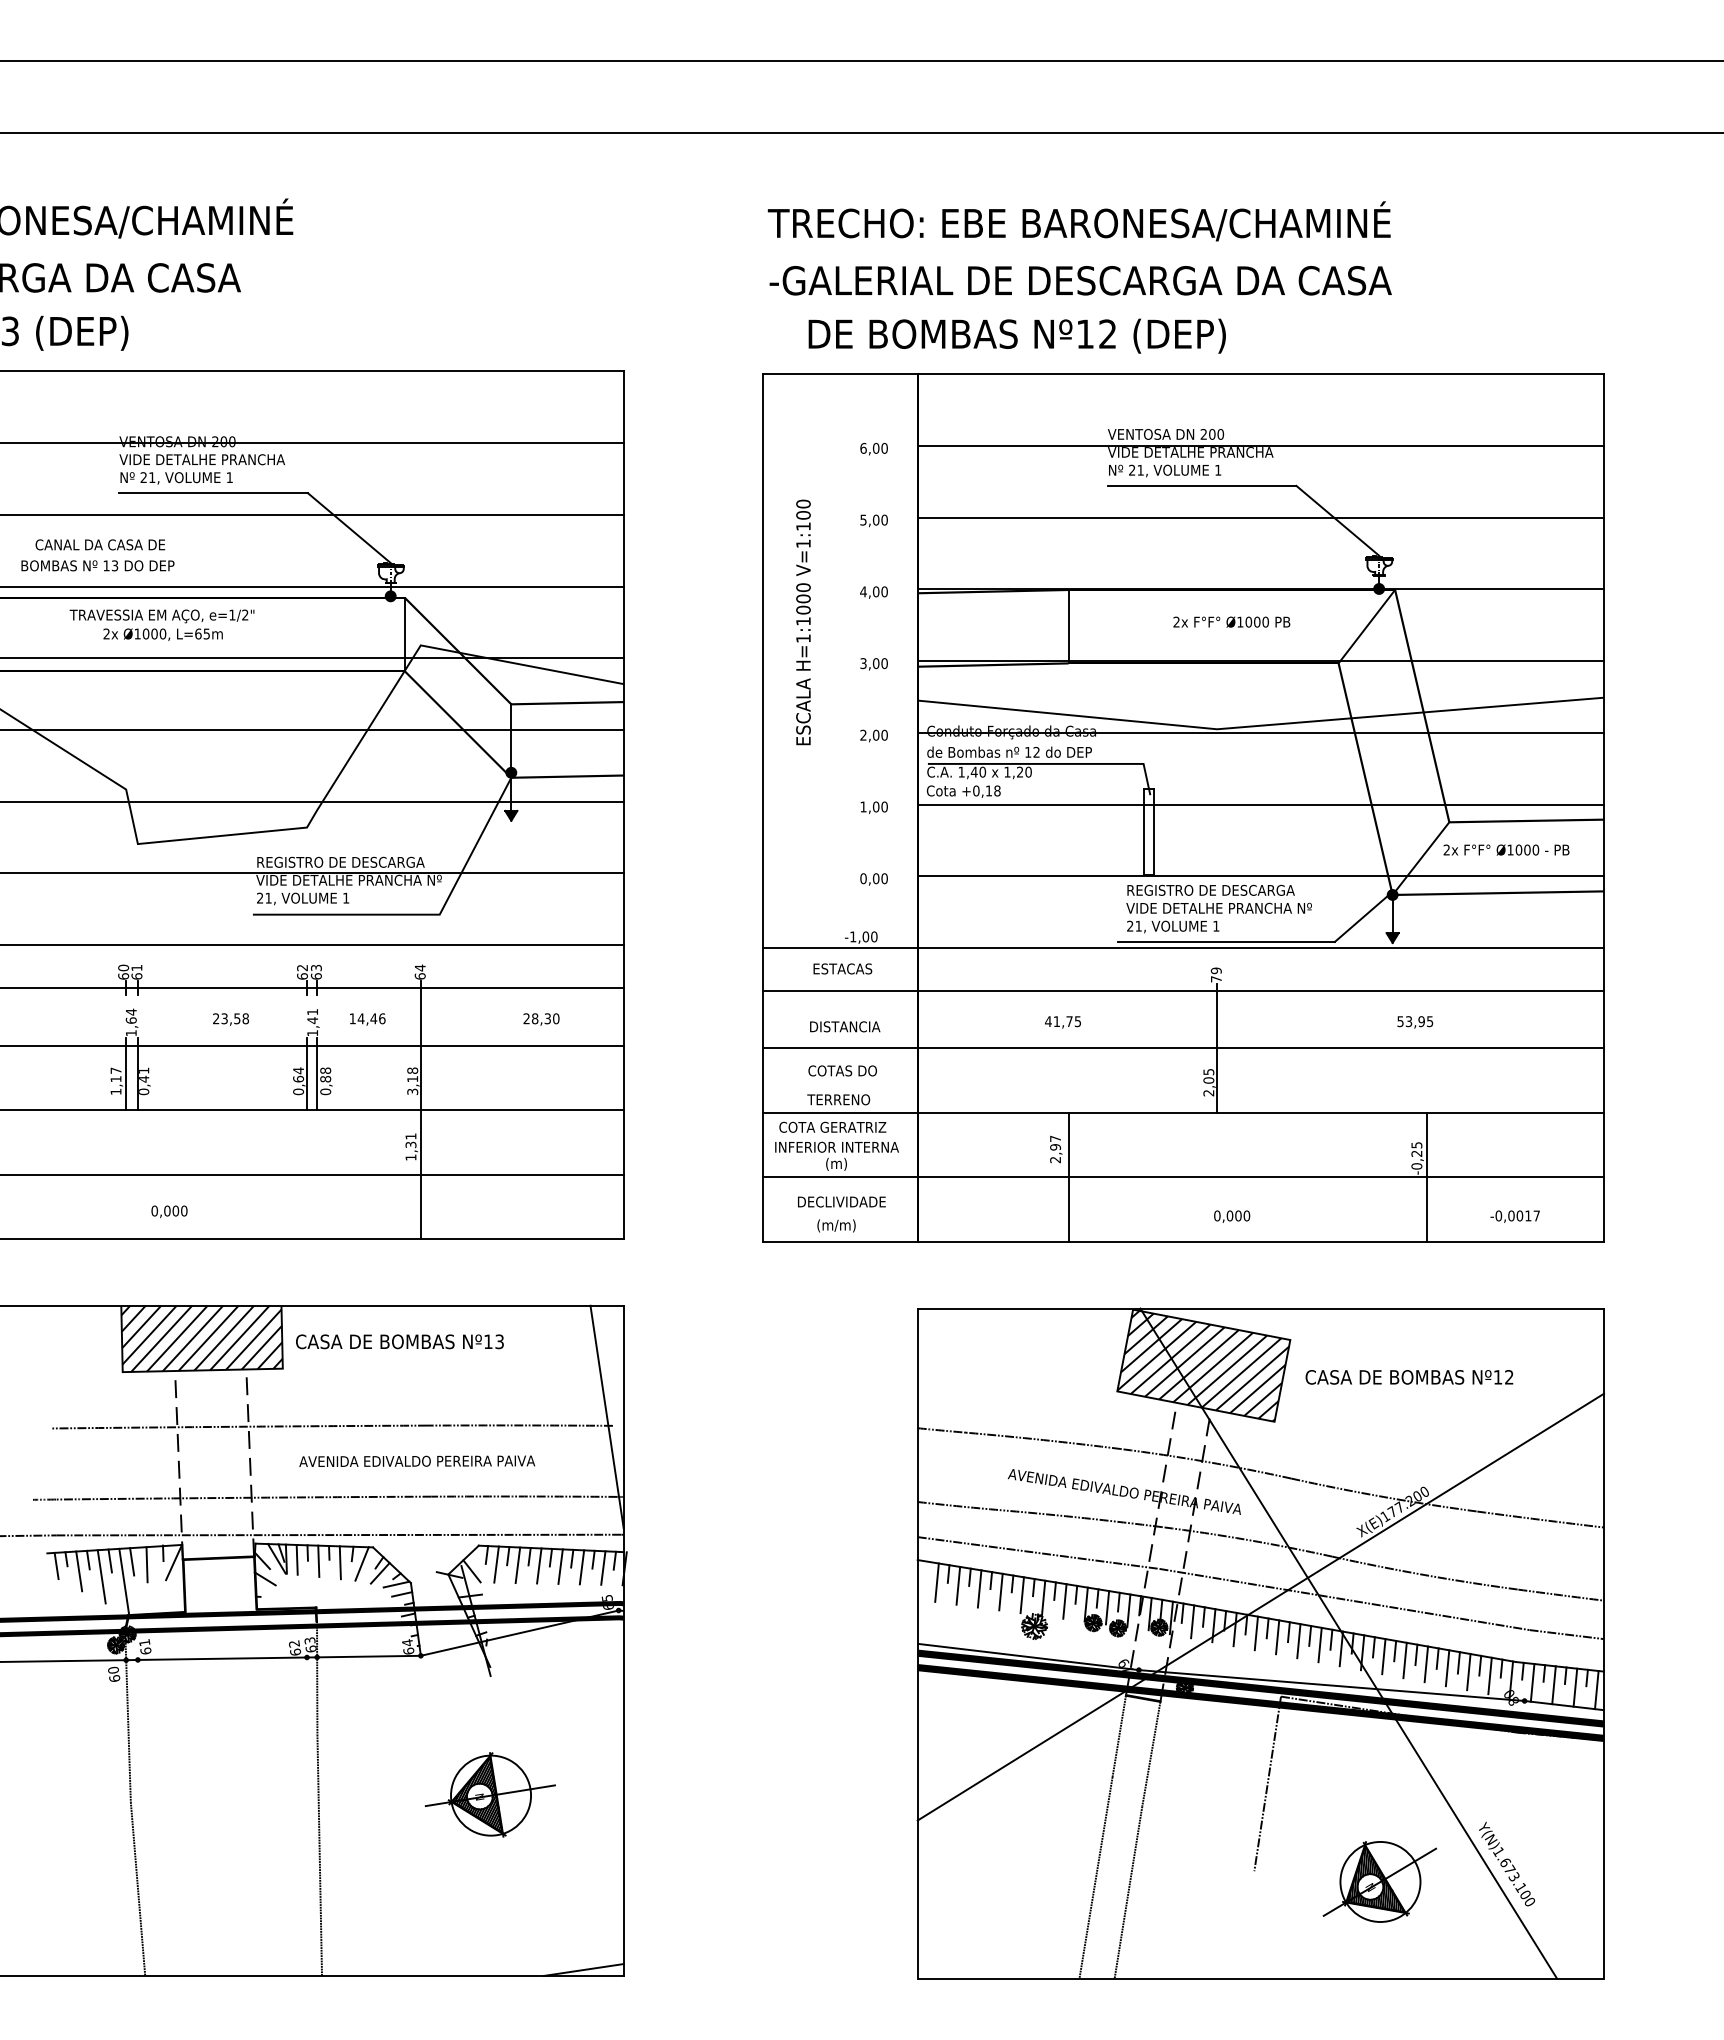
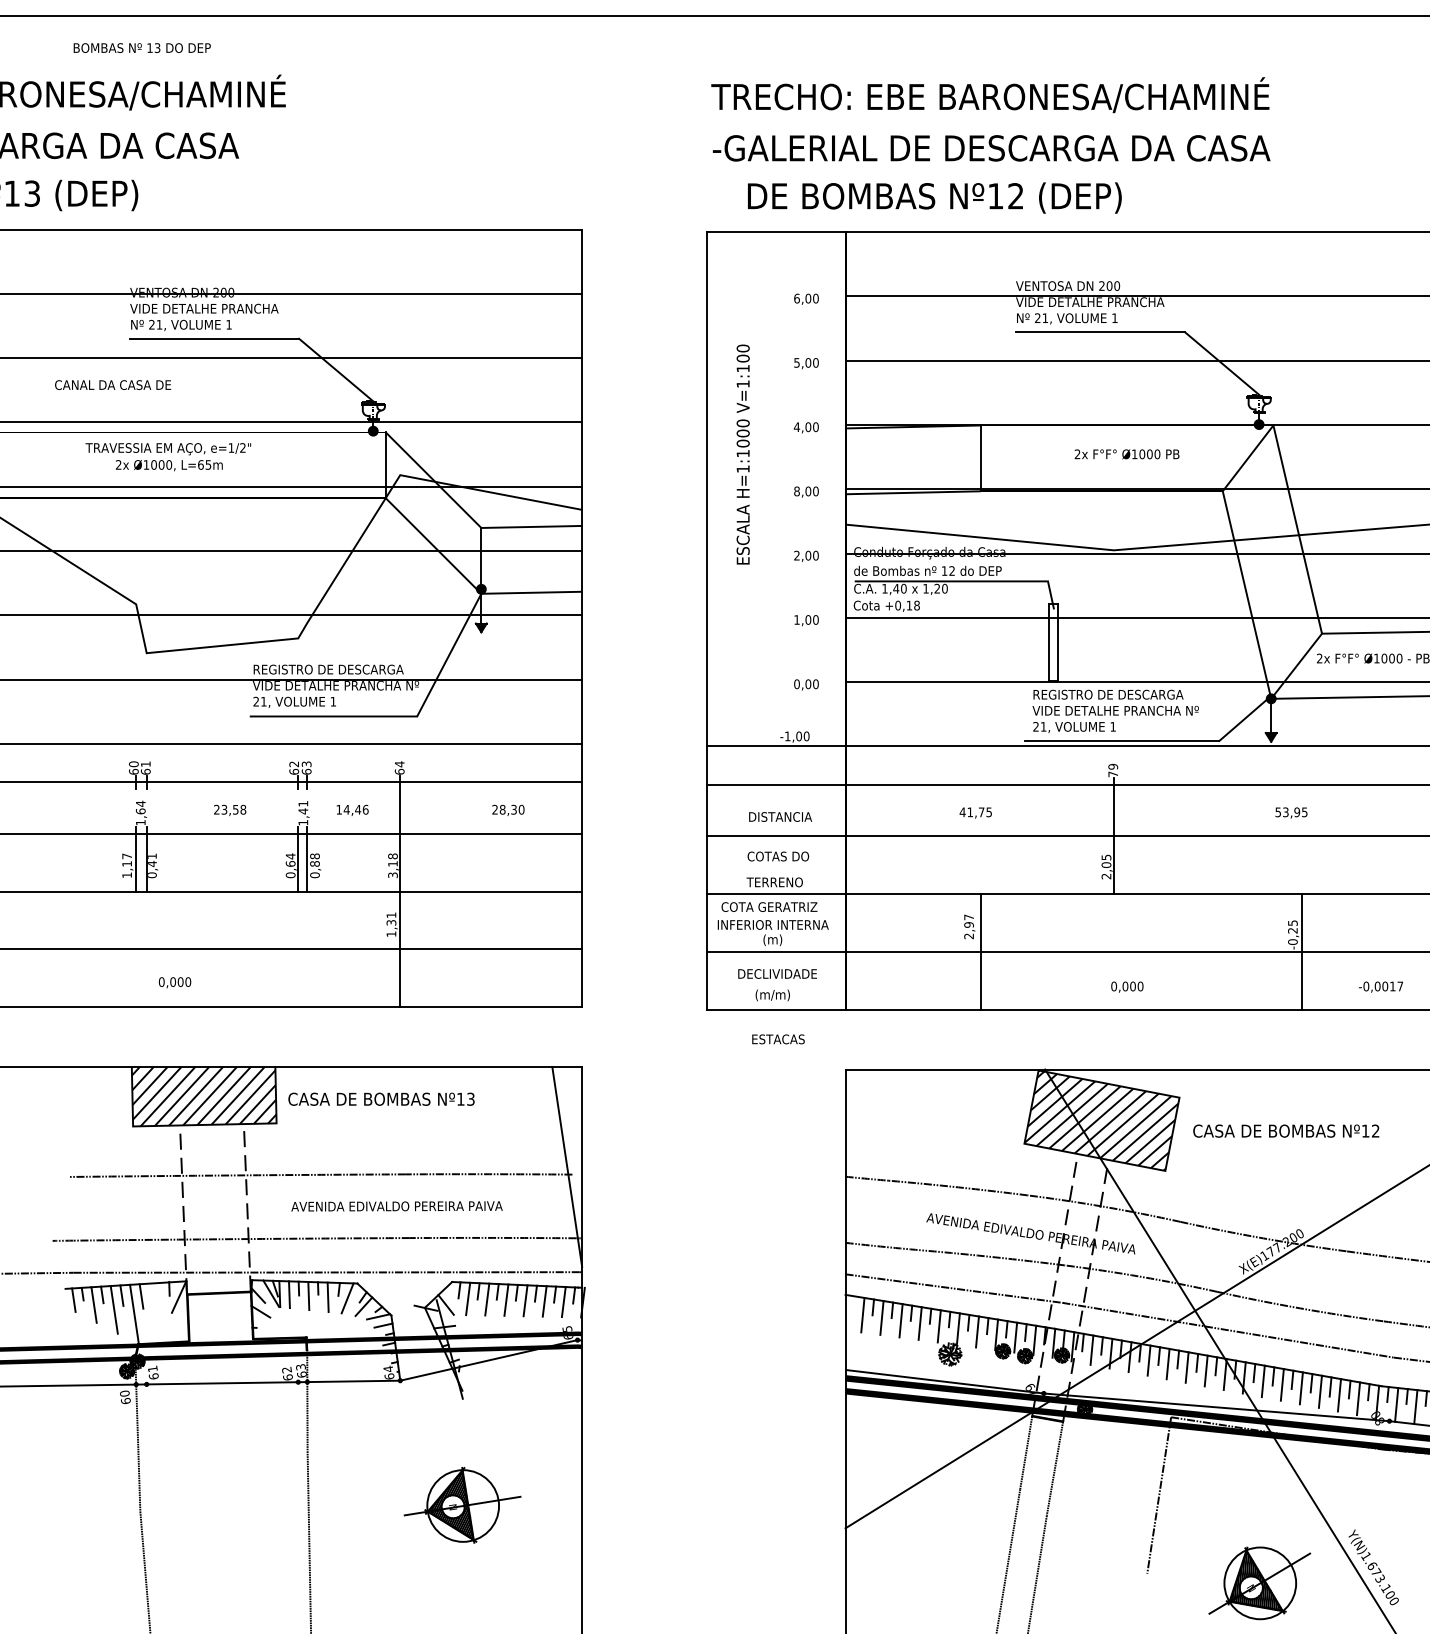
text: (97, 565) -> (141, 47), moved
text: (863, 663) -> (796, 491), 3,00 -> 8,00
text: (842, 968) -> (778, 1038), moved
line: (146, 1564) -> (154, 1298), removed

